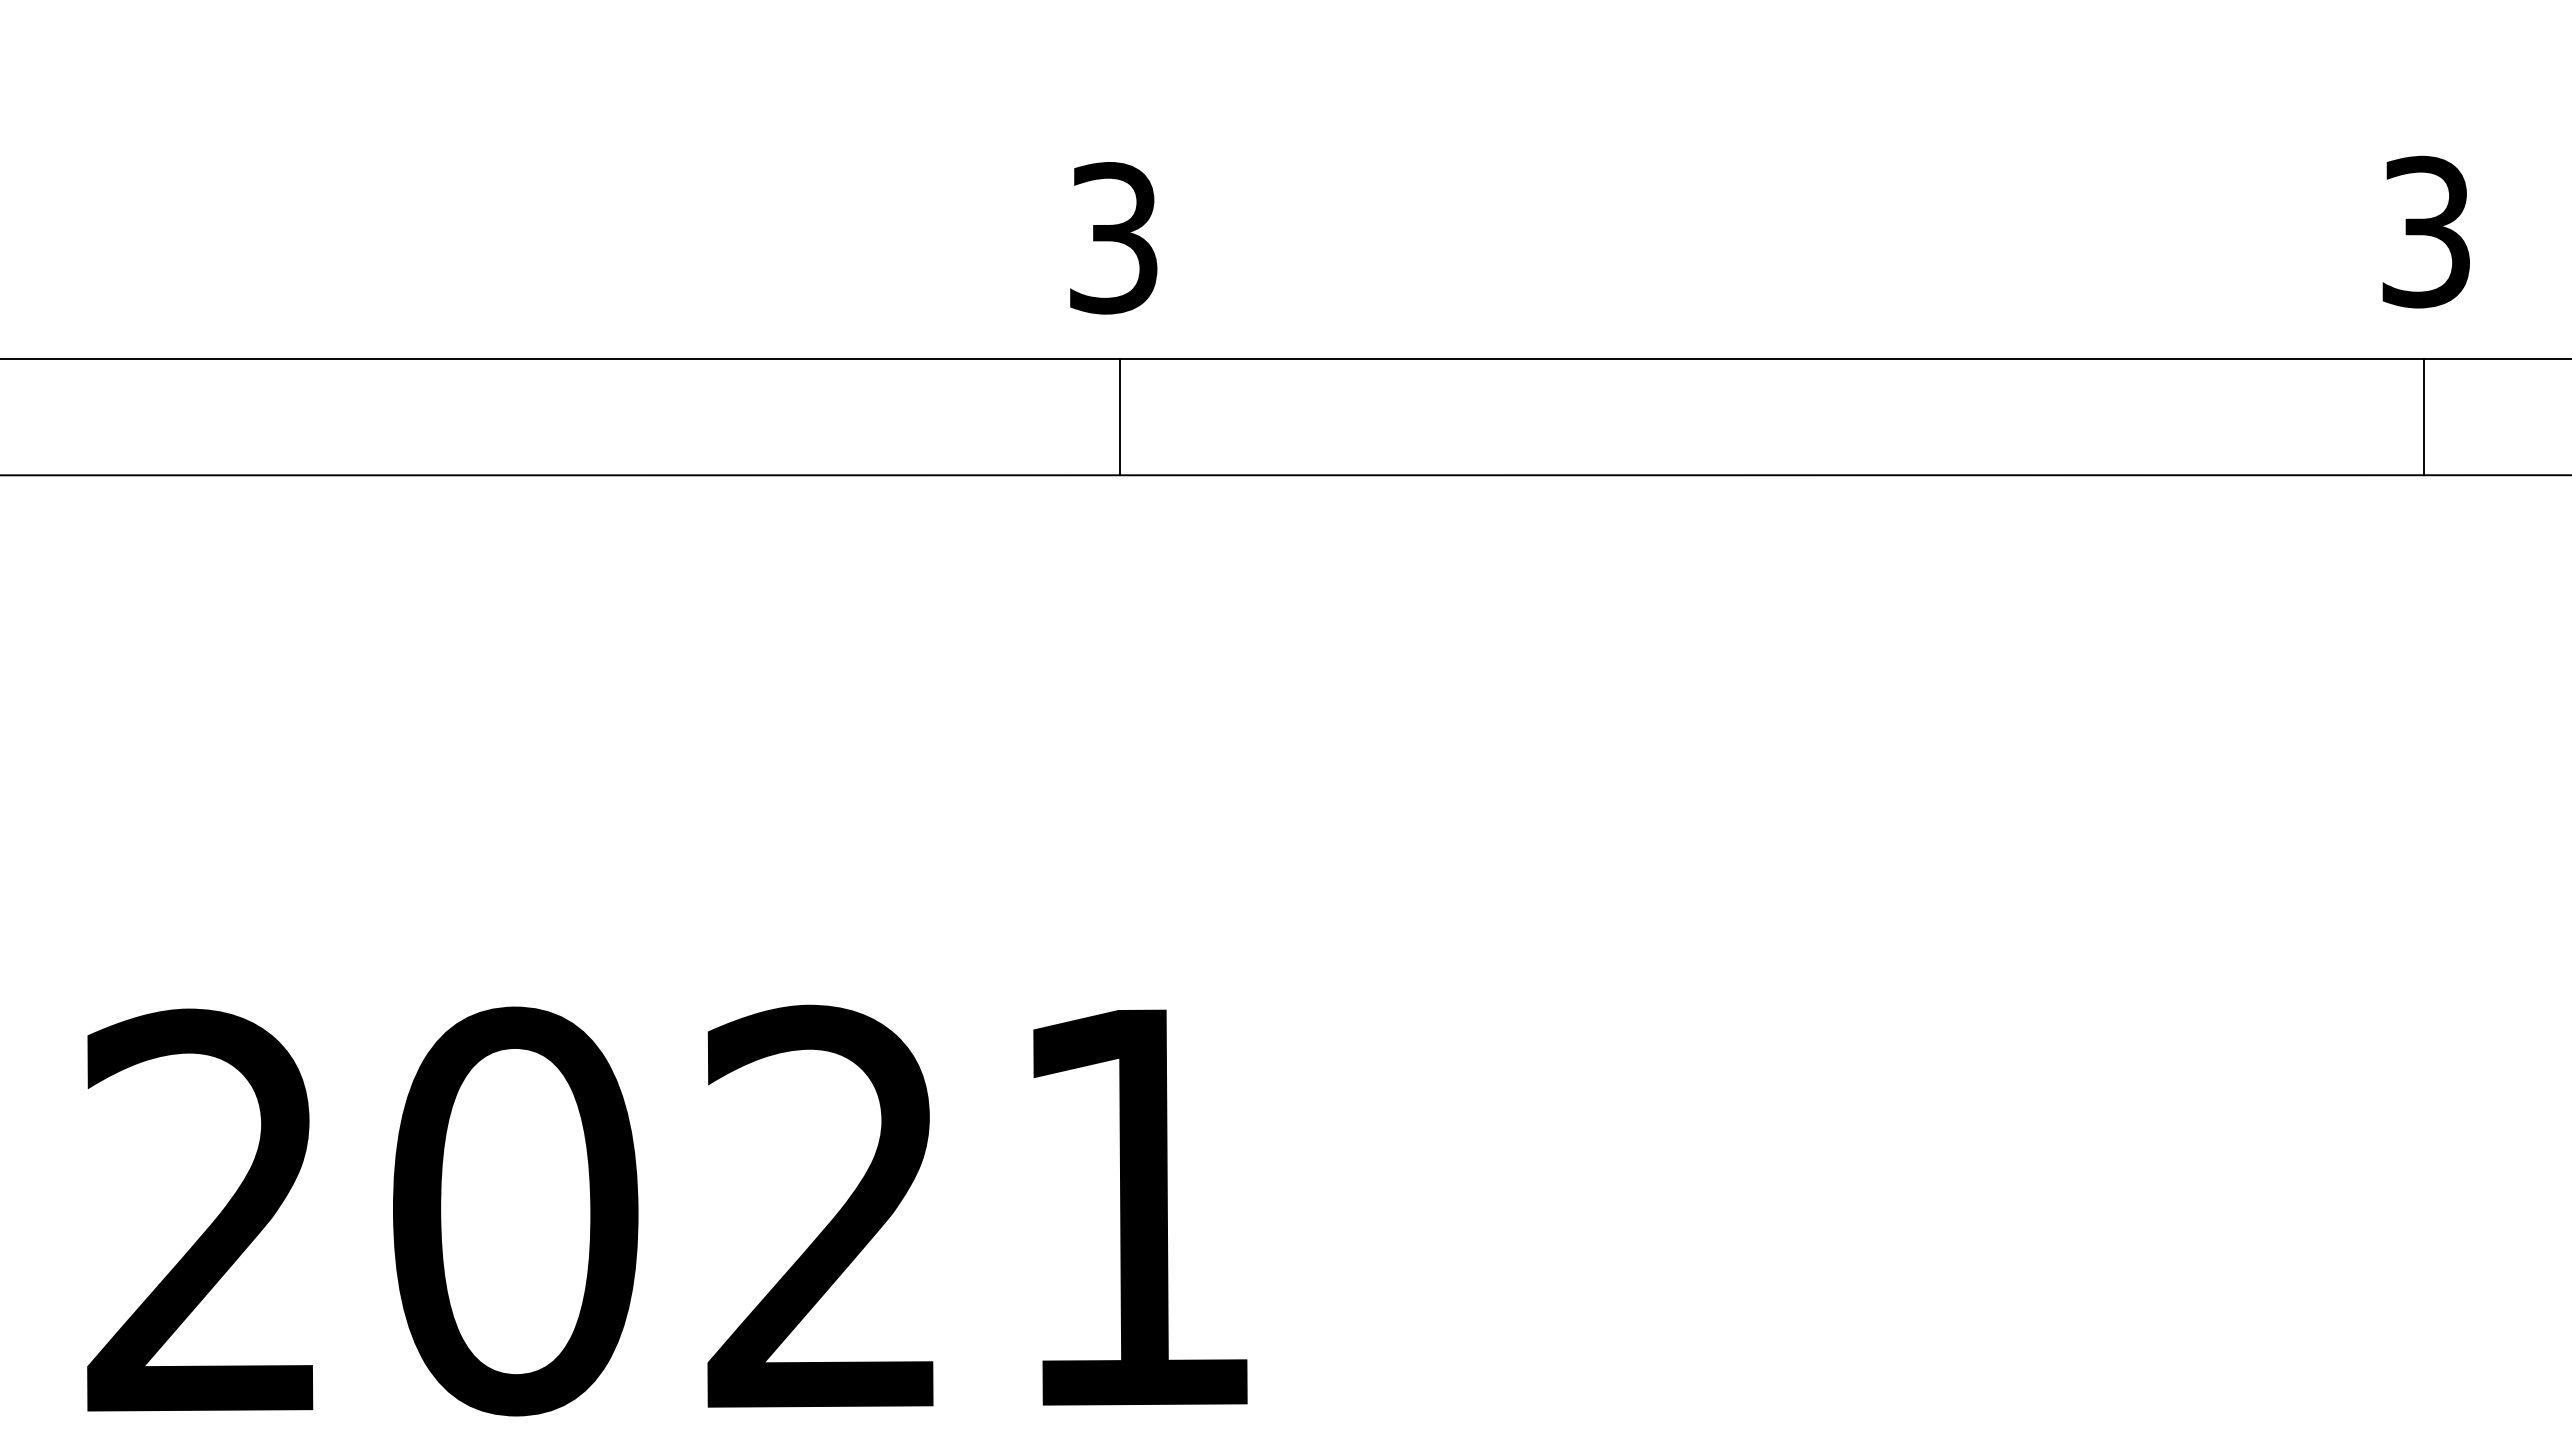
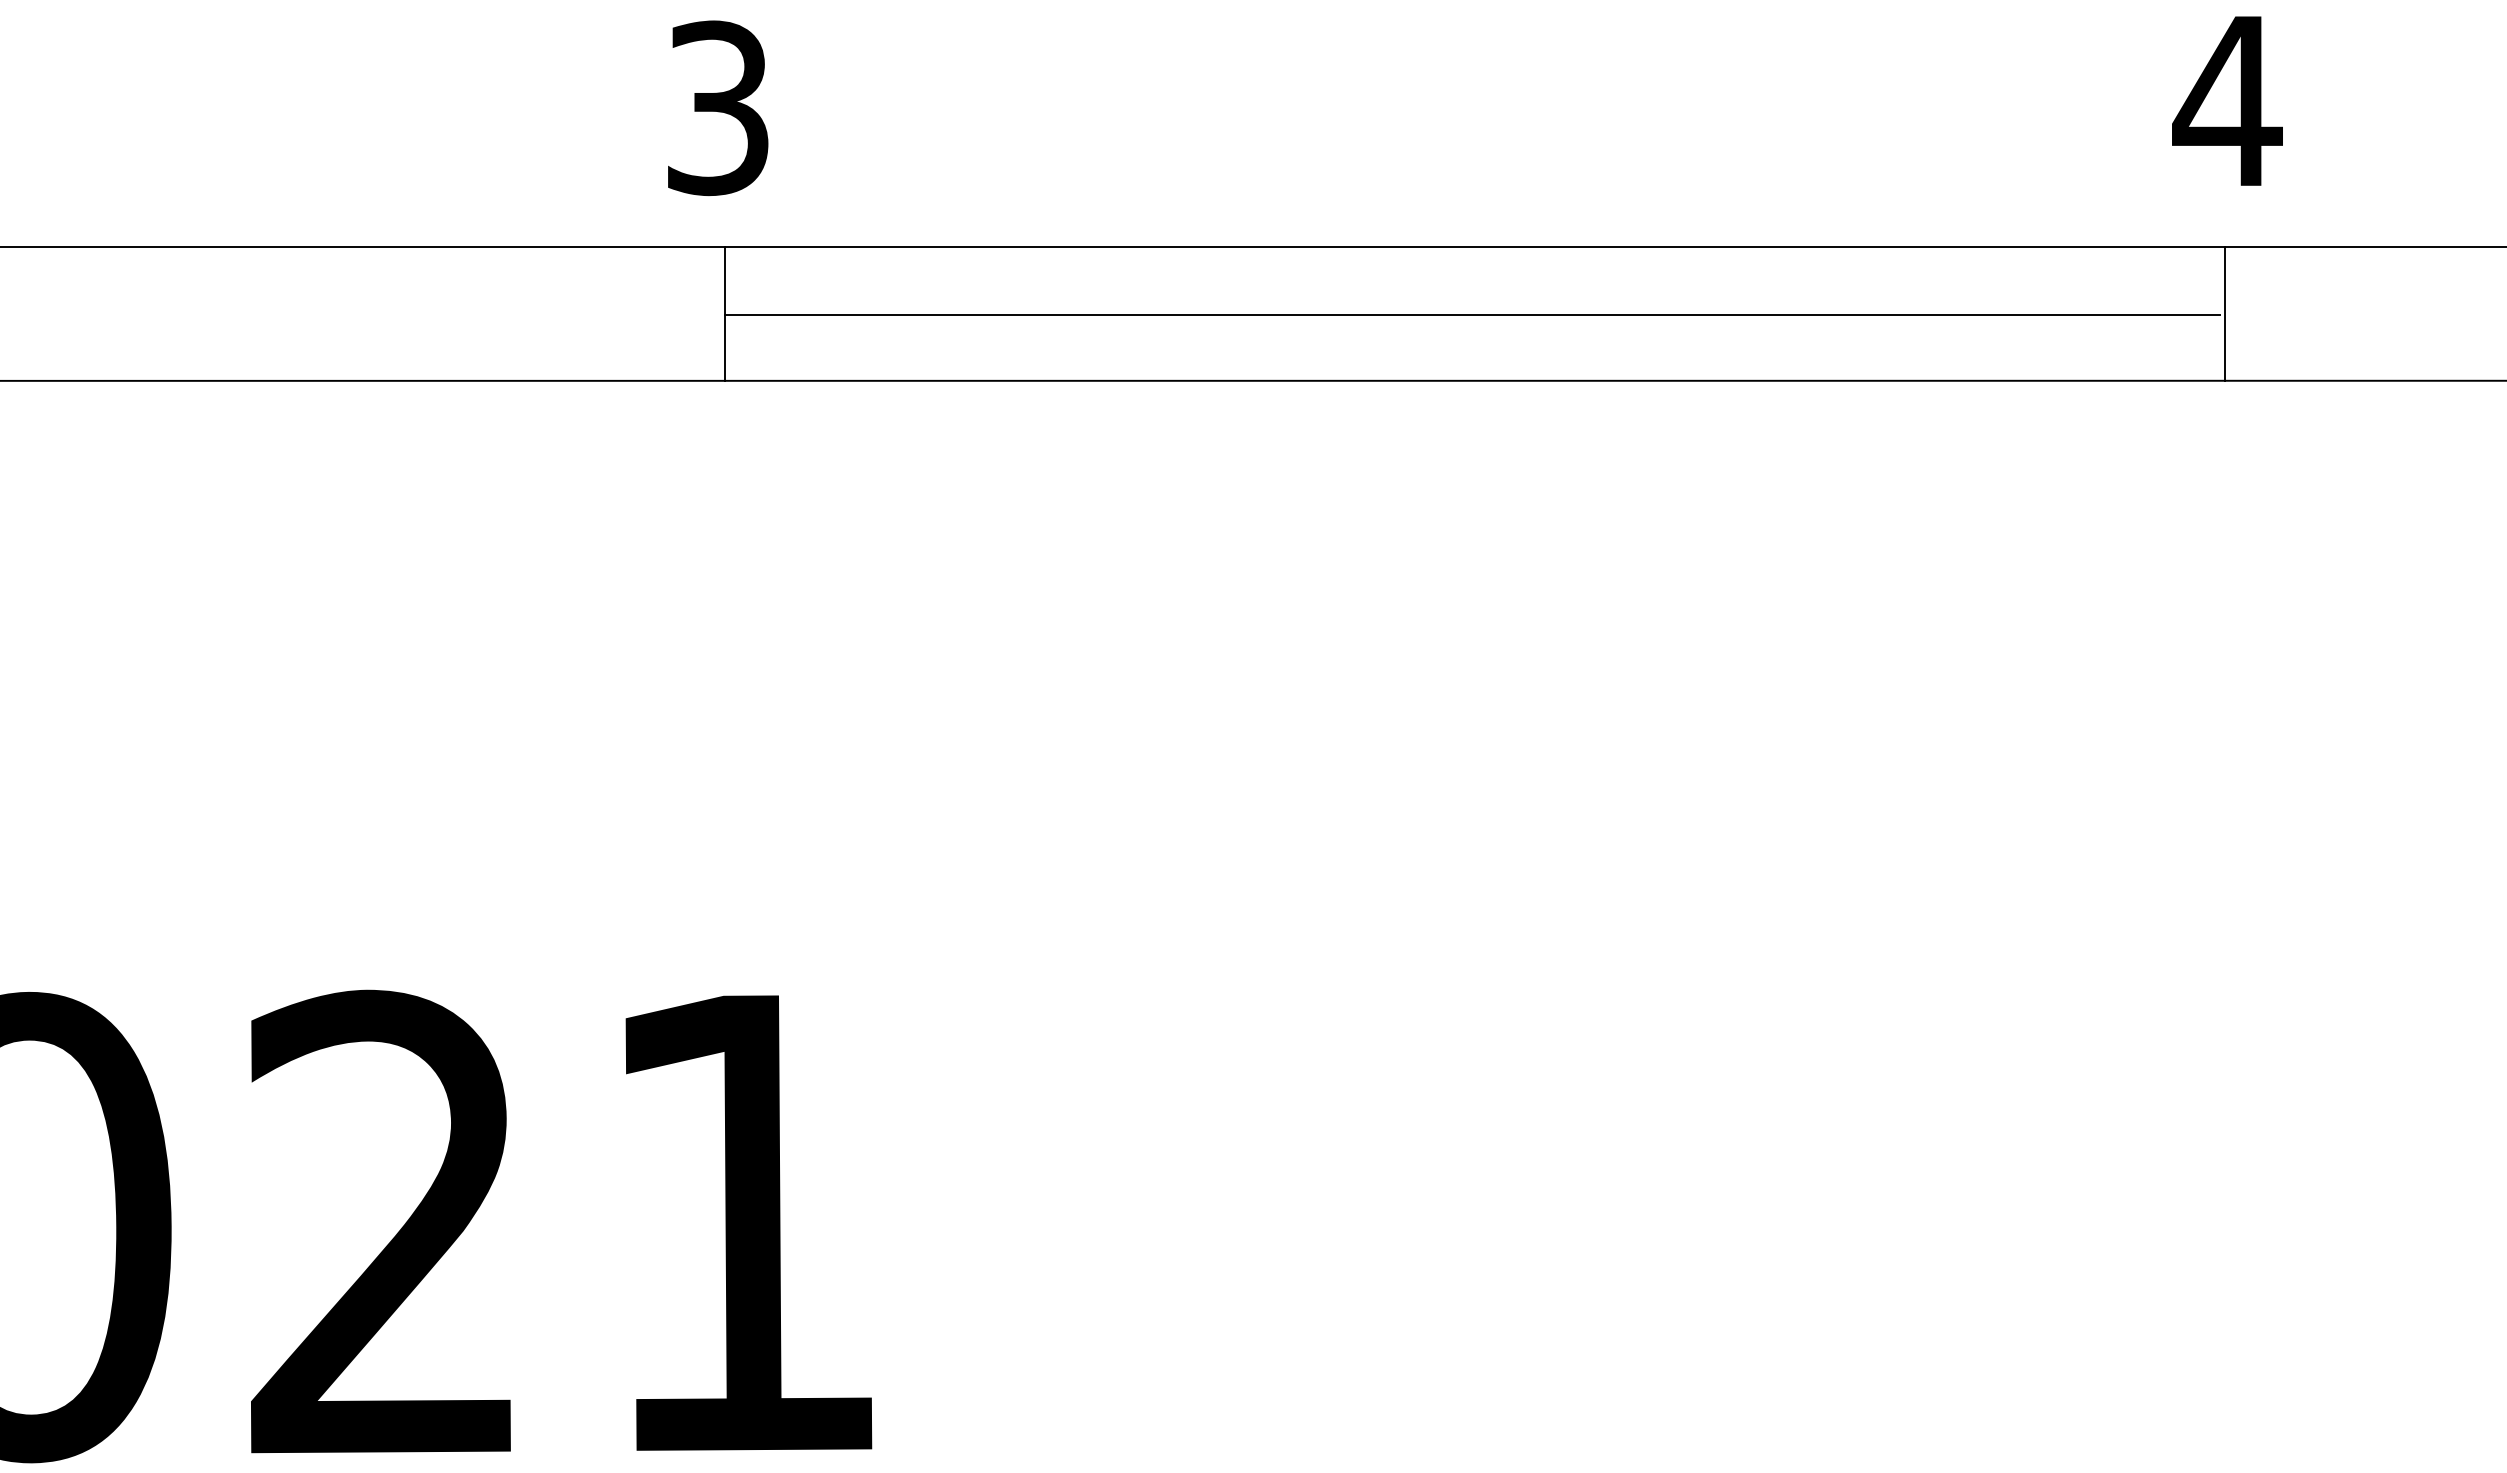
text: (2425, 231) -> (2226, 100), 3 -> 4
line: (1769, 418) -> (1472, 315), added

